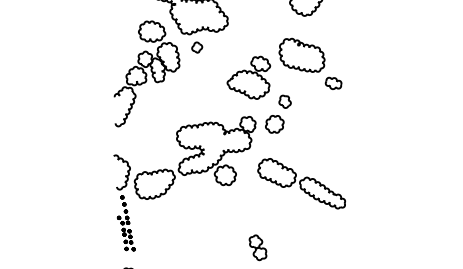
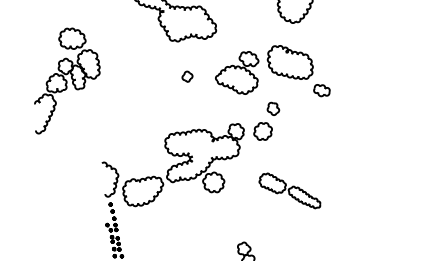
part: (197, 47) -> (187, 76), moved
part: (146, 73) -> (66, 80), moved
part: (248, 77) -> (236, 72), moved
part: (301, 183) -> (289, 190), size x0.7

